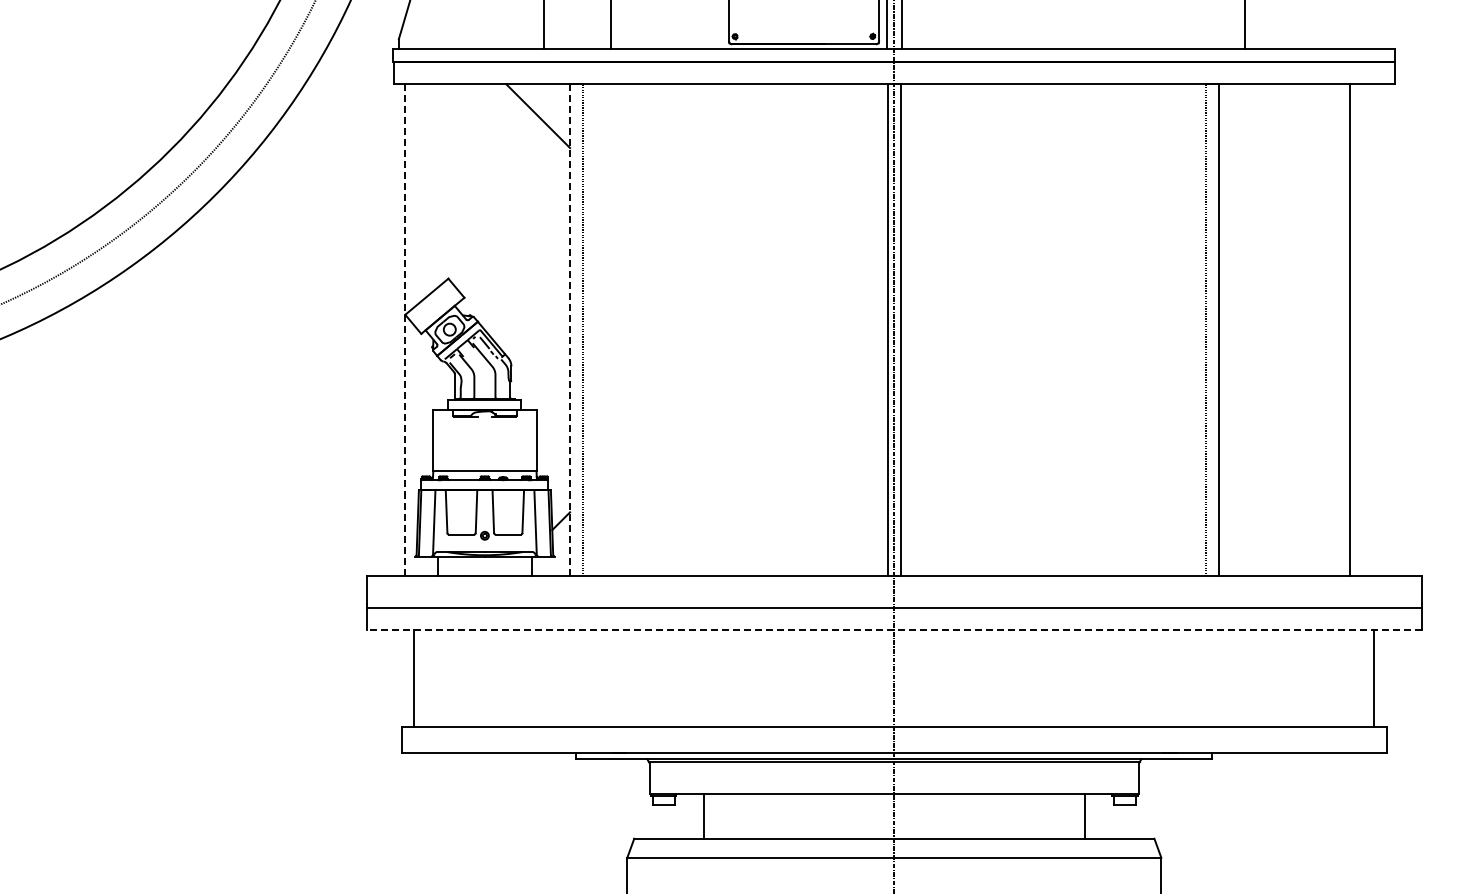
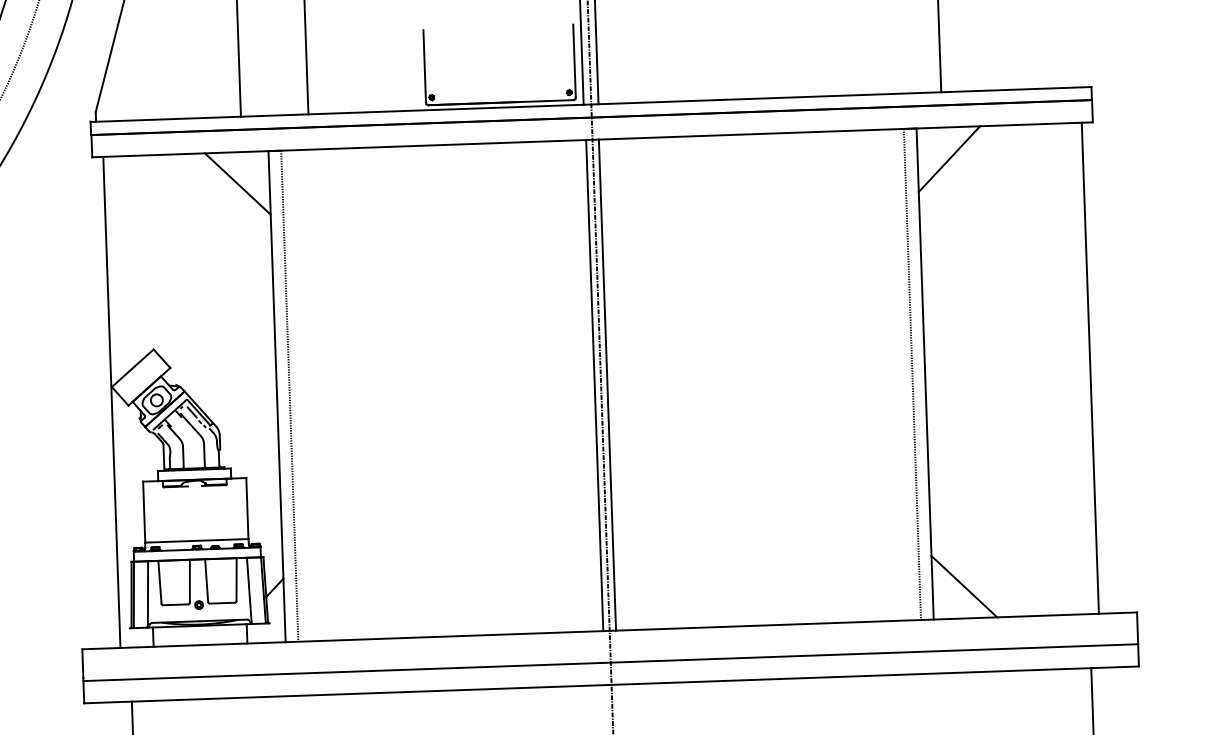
line: (1250, 116) -> (949, 159), added
line: (1349, 329) -> (1089, 367), moved
line: (404, 330) -> (111, 402), dashed -> solid
line: (570, 330) -> (277, 396), dashed -> solid
line: (1250, 543) -> (964, 586), added
line: (894, 629) -> (611, 684), dashed -> solid

